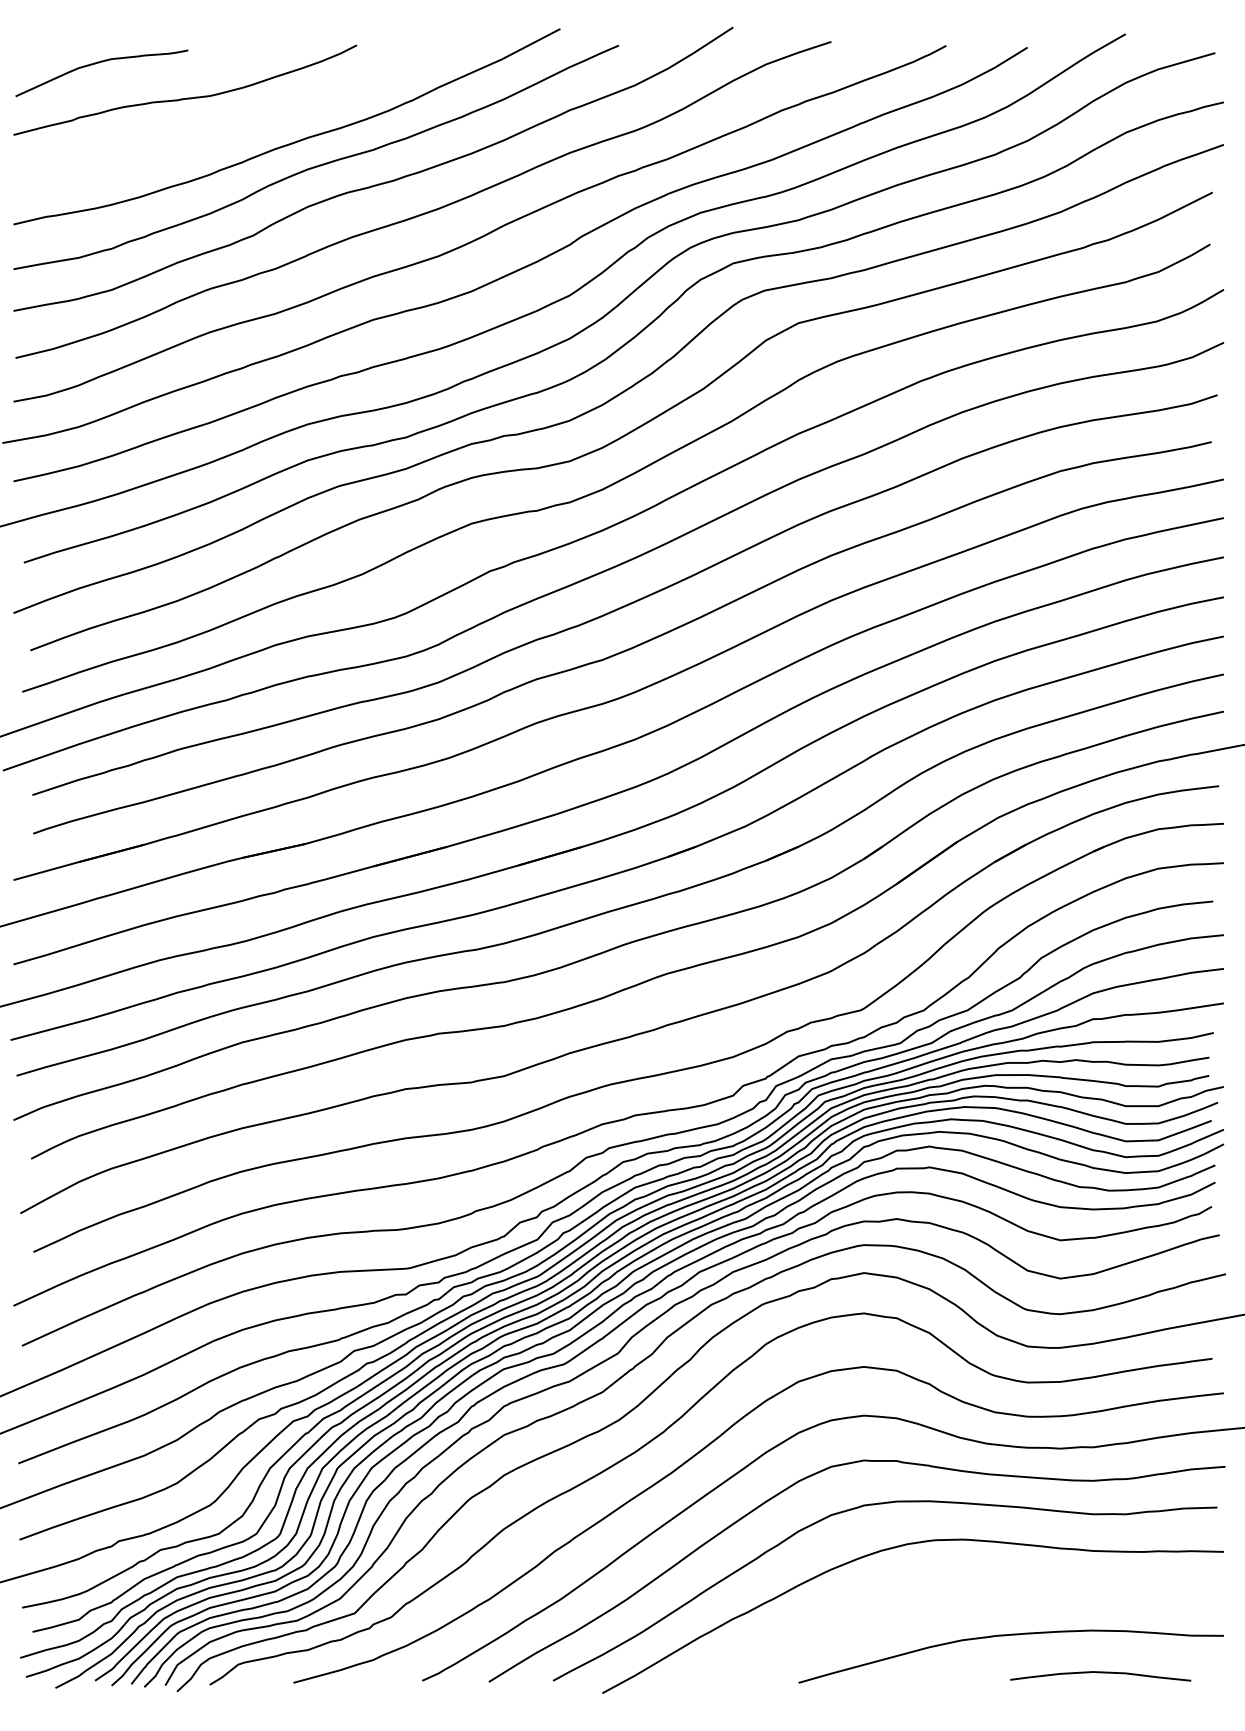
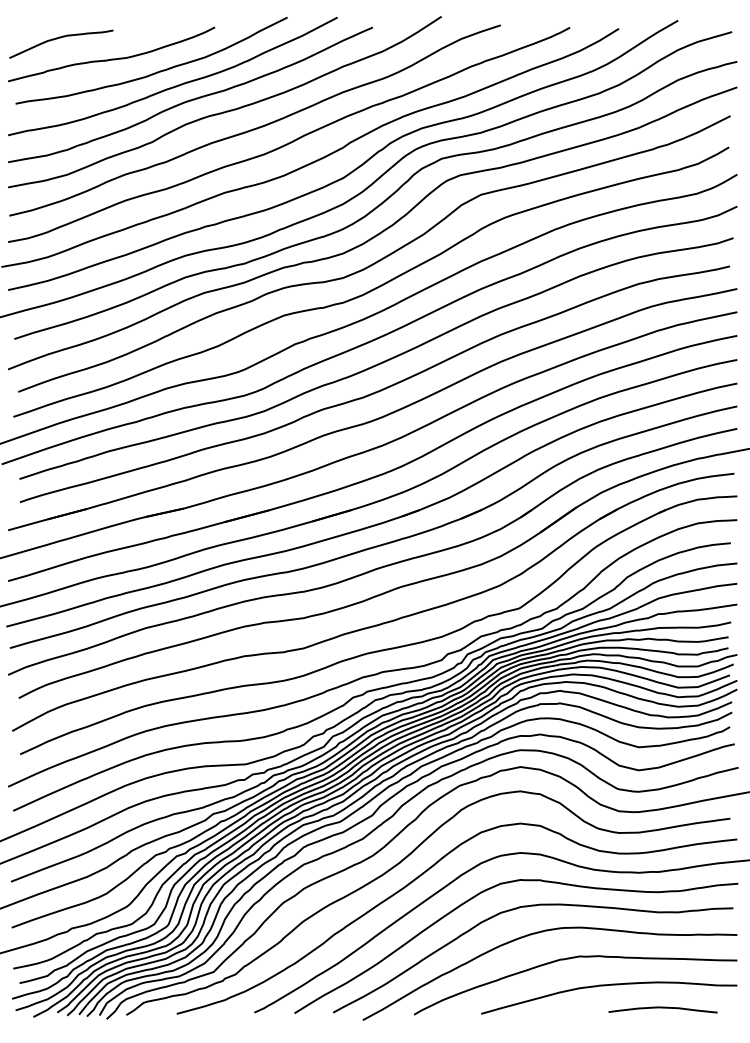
curve: (256, 120) -> (154, 72), added
curve: (945, 1592) -> (569, 959), added

